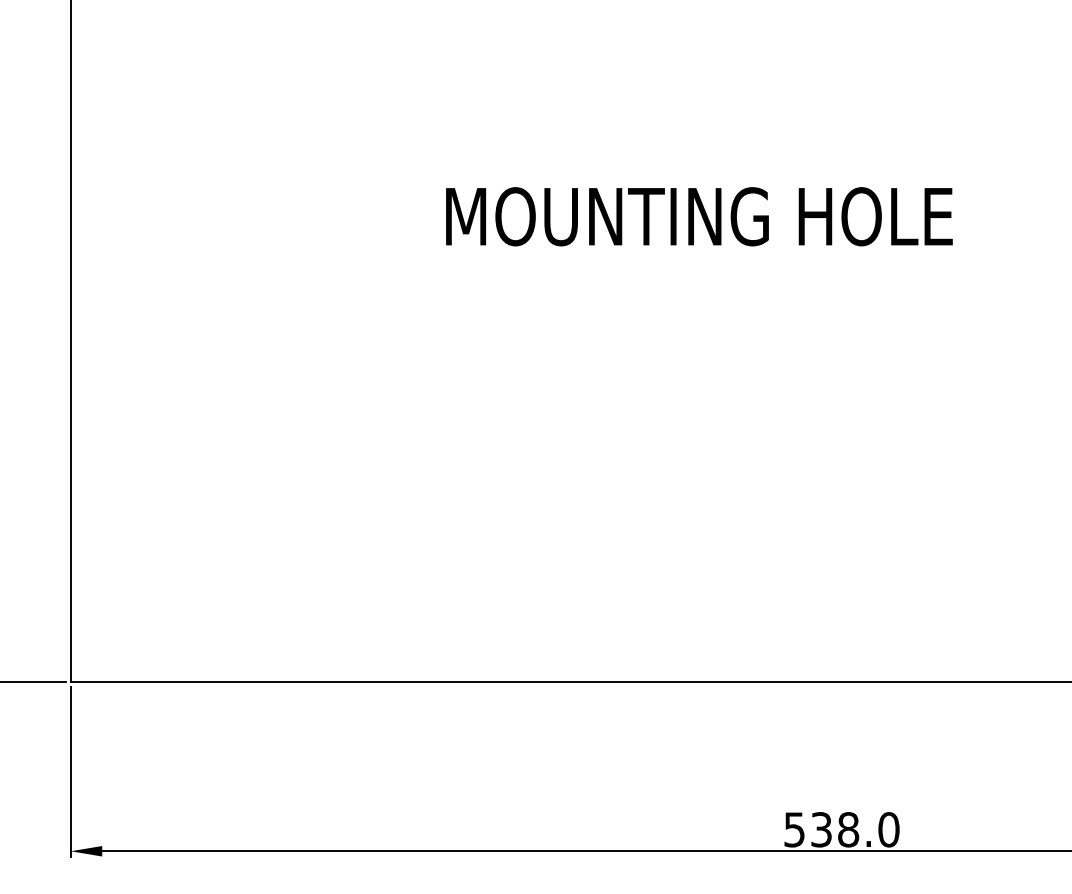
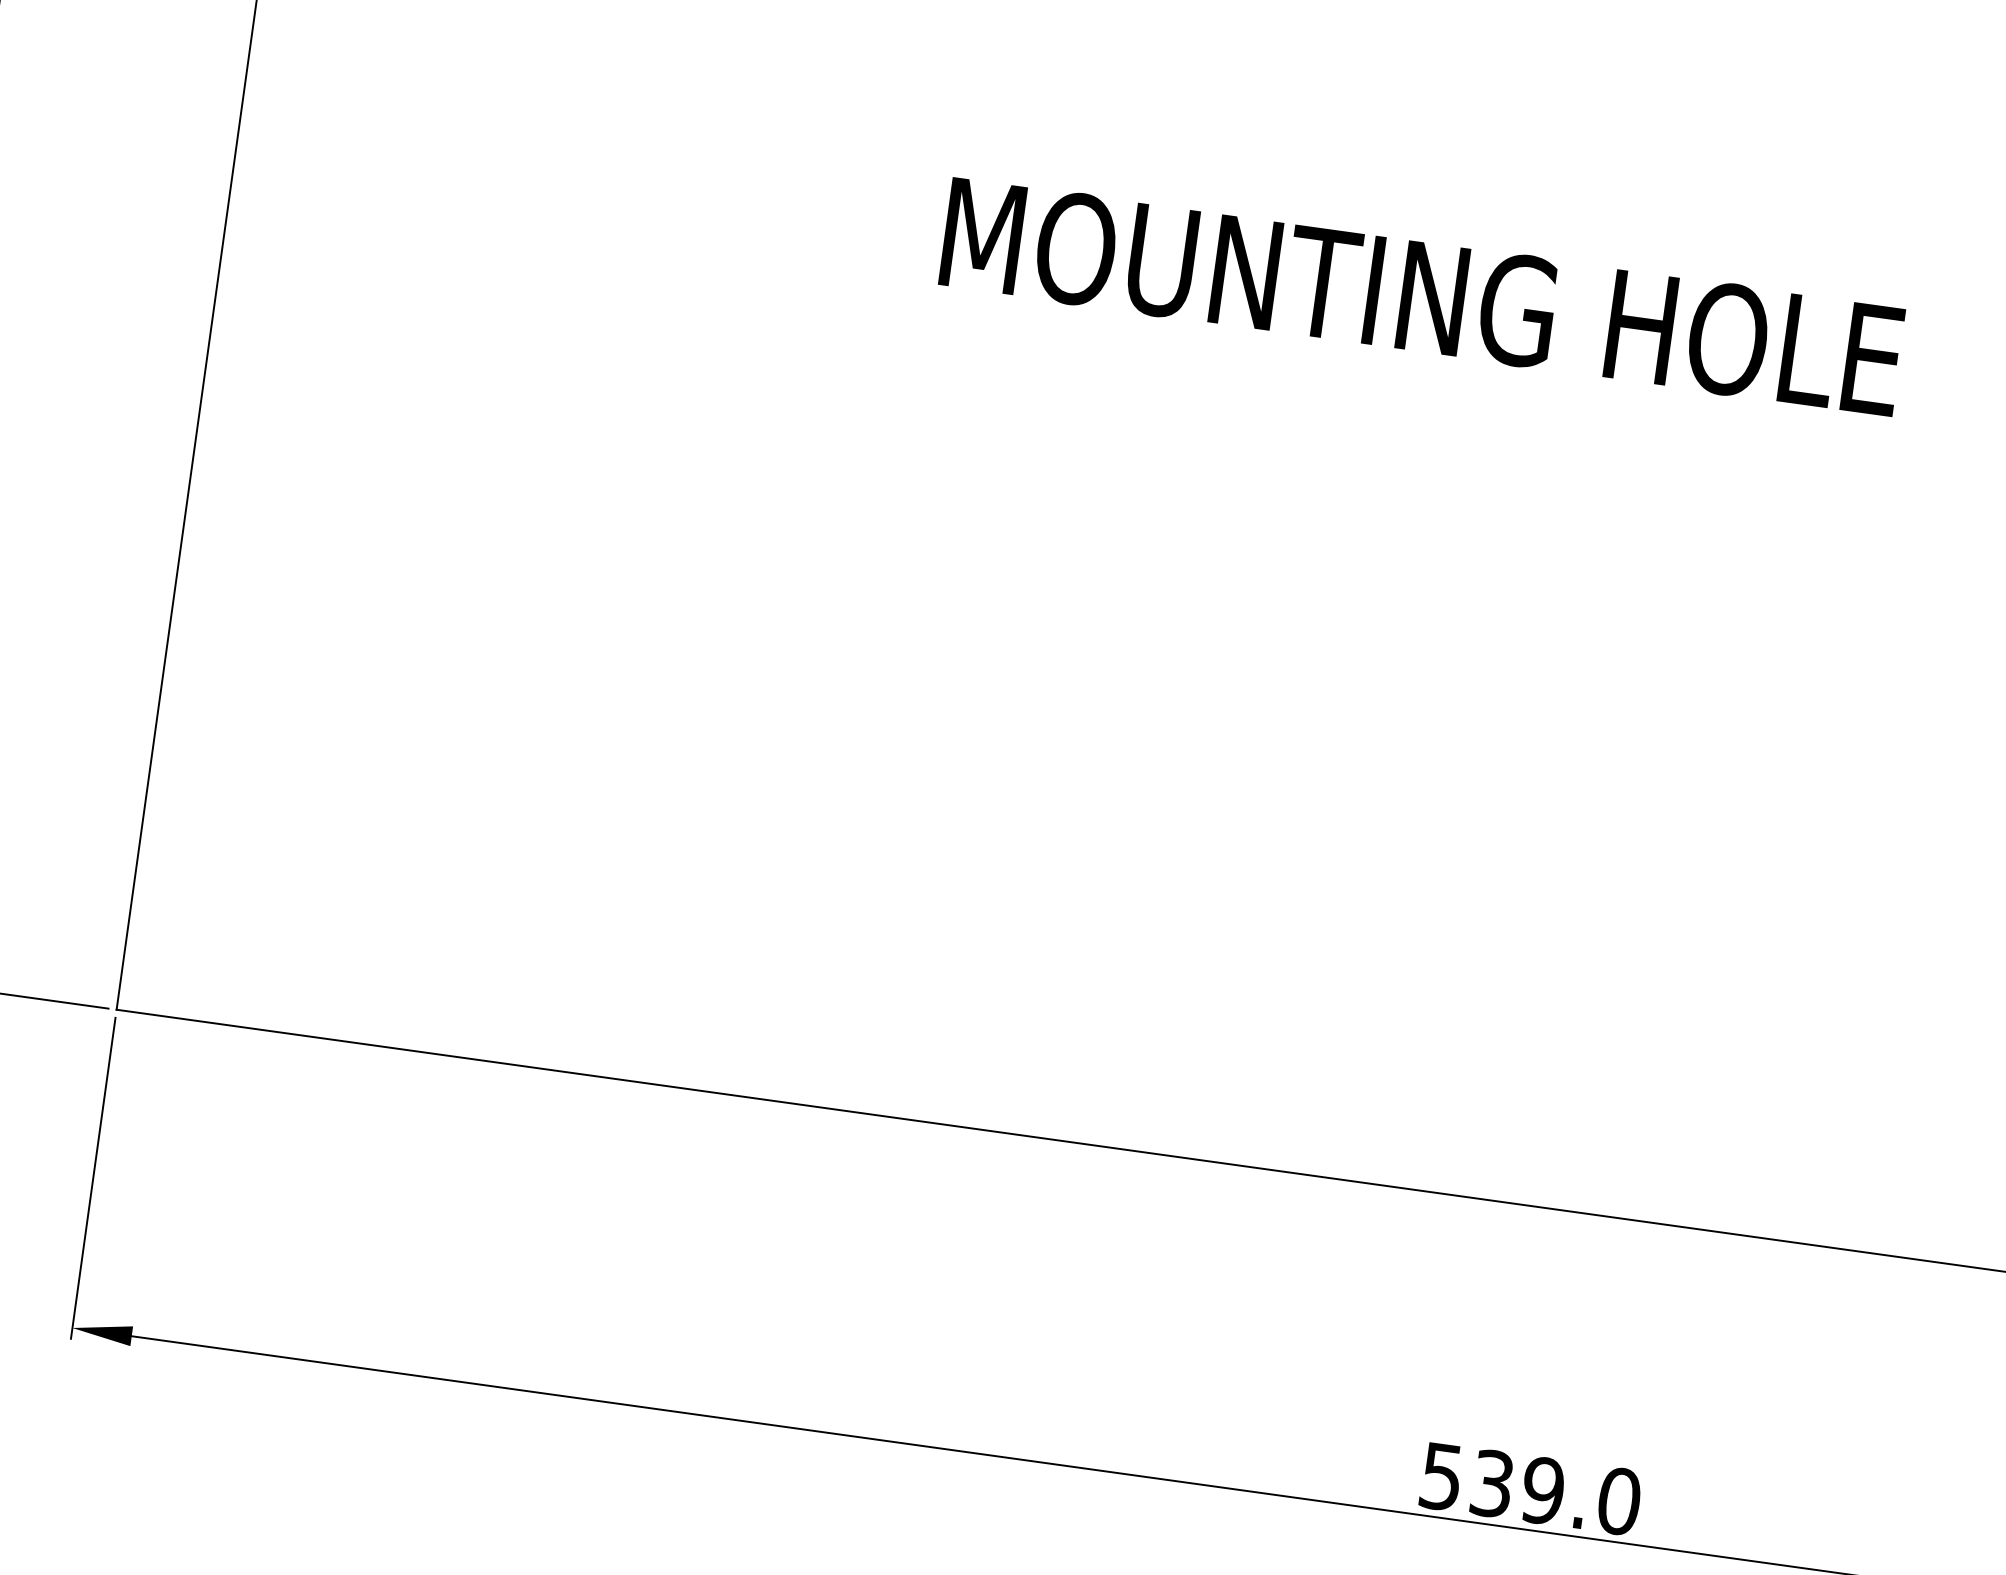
text: (848, 829) -> (1543, 1490), 538.0 -> 539.0

